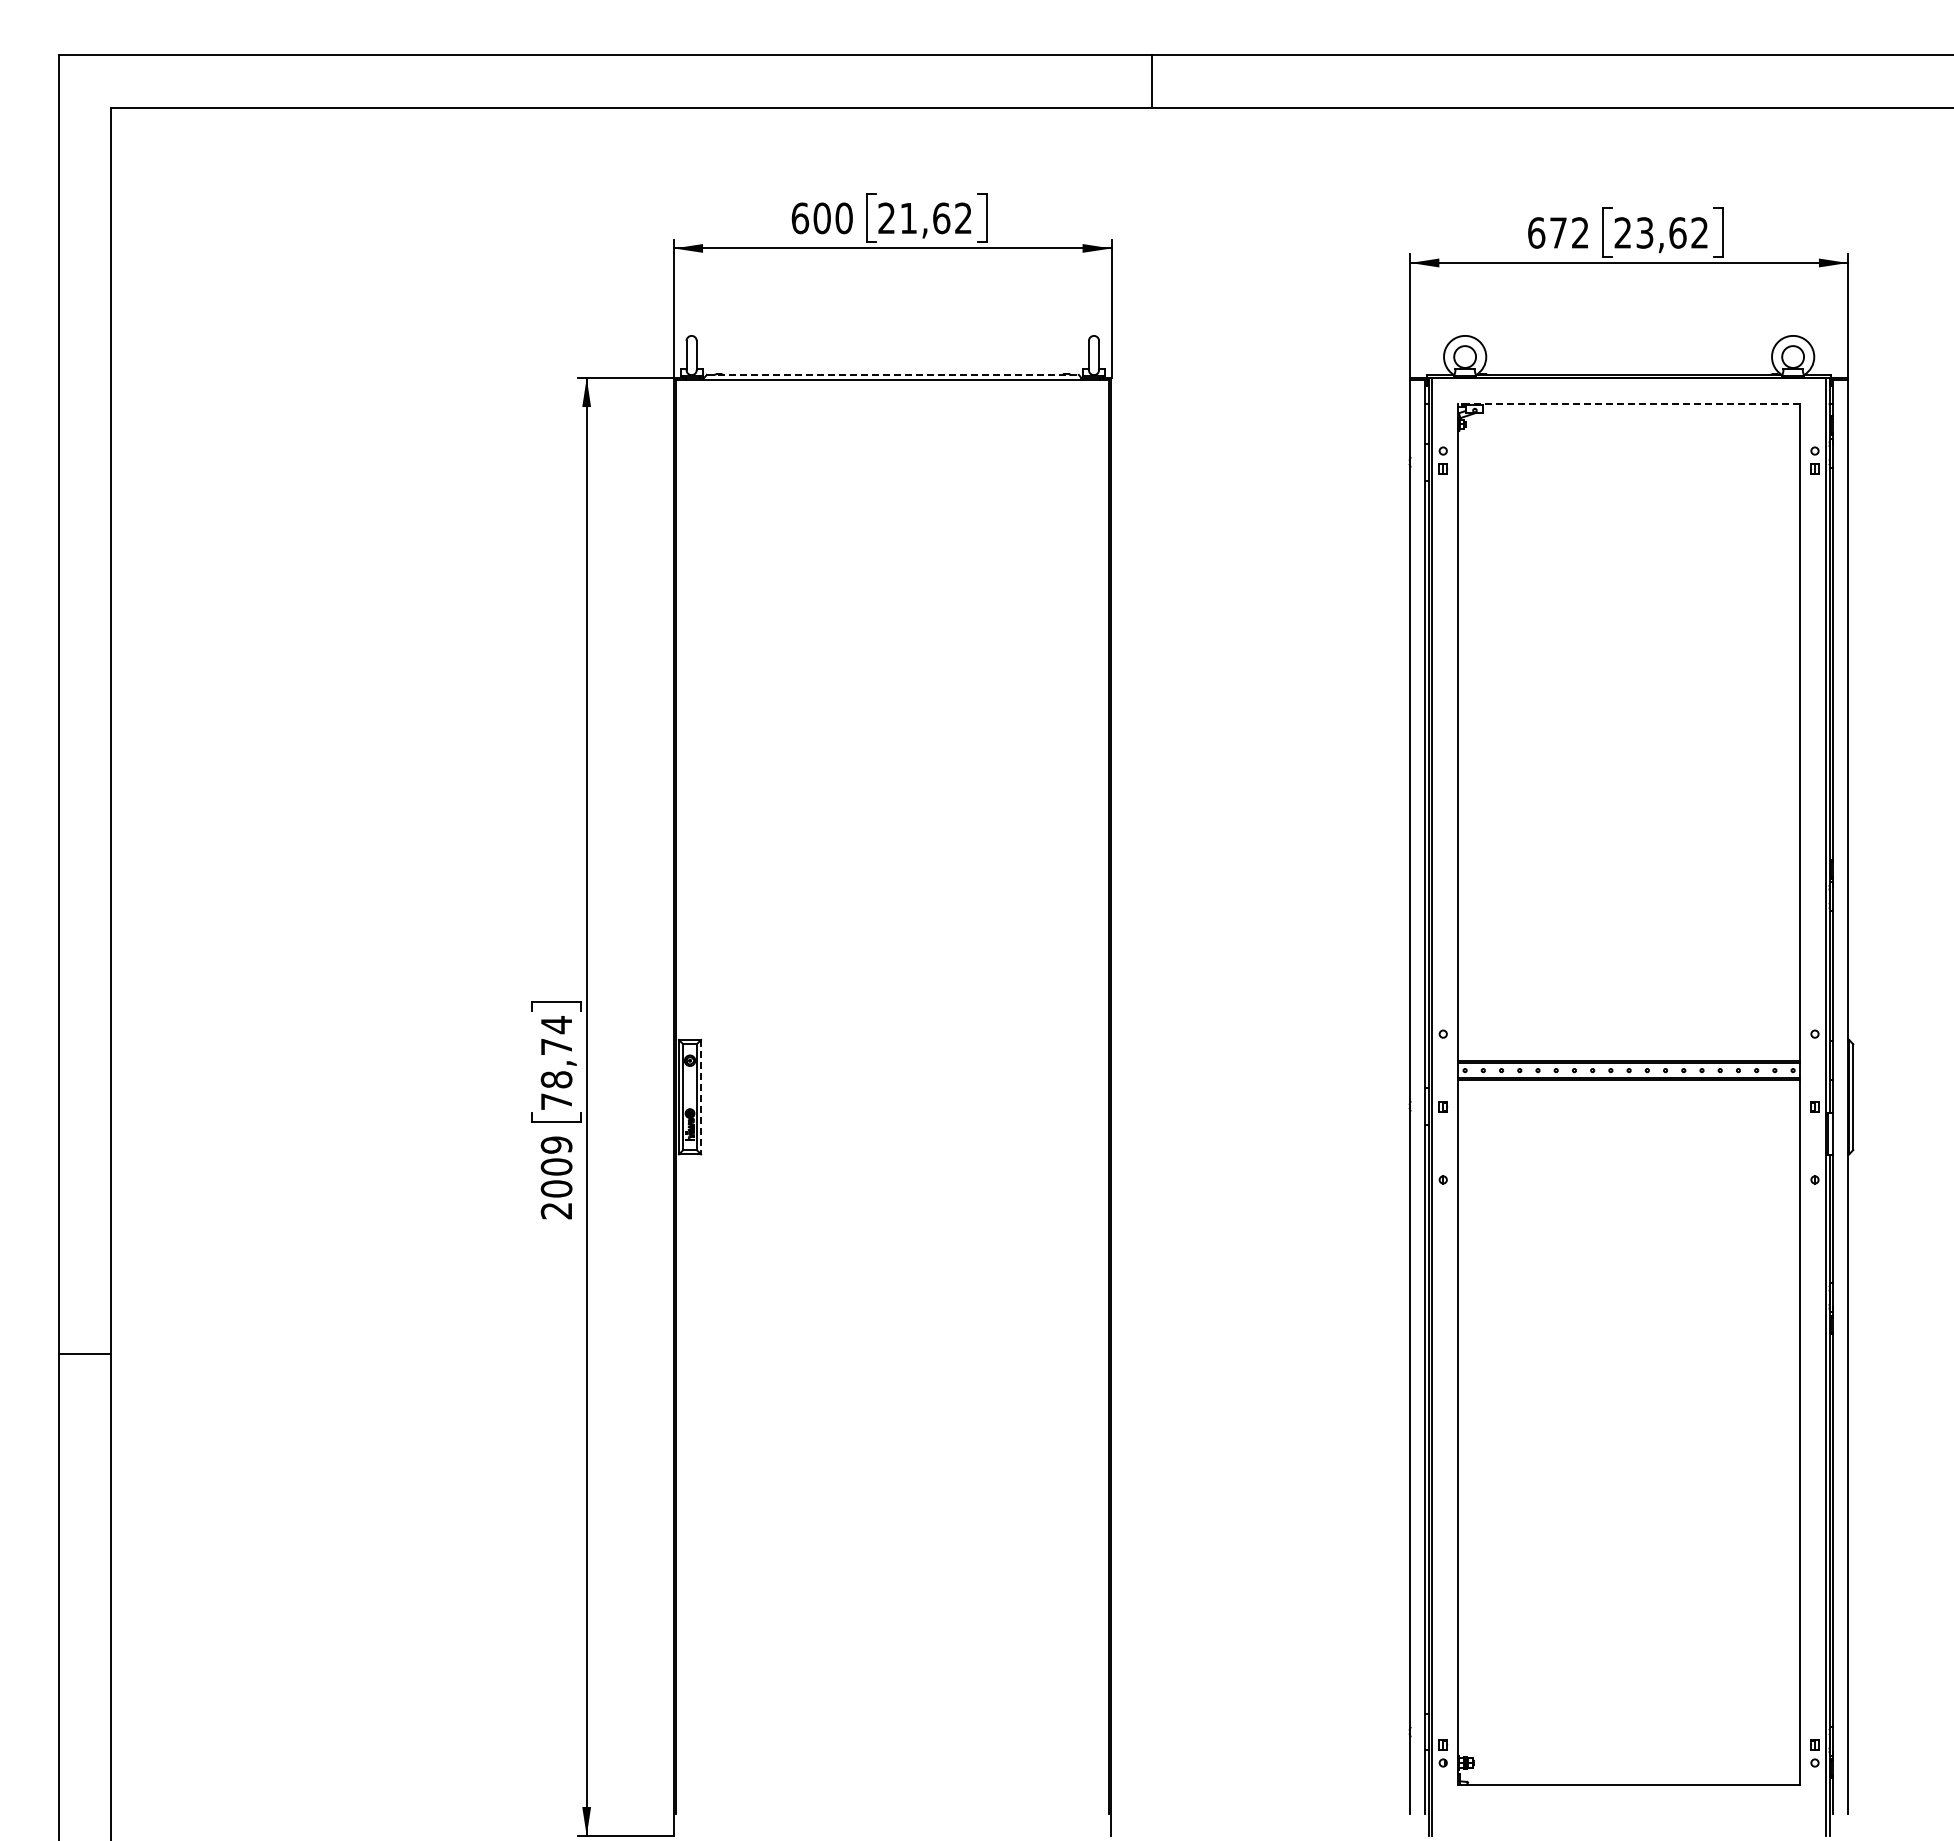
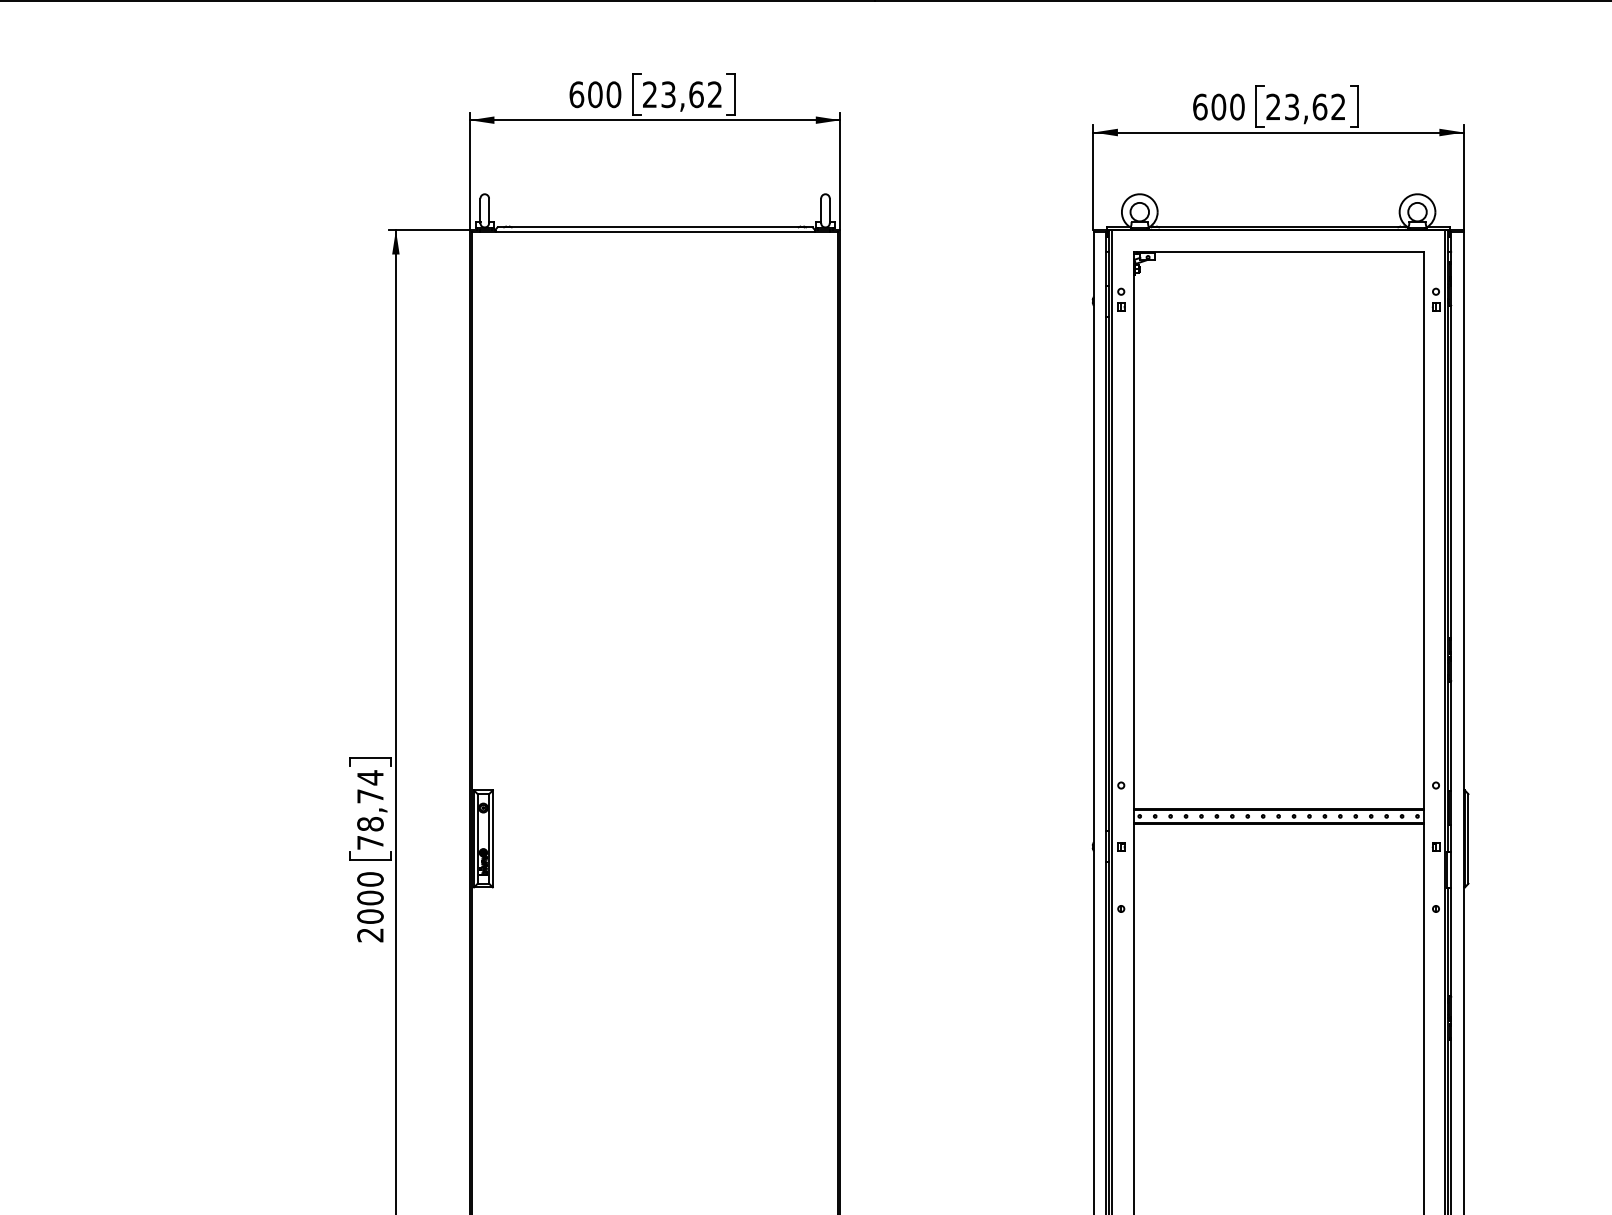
text: (908, 218) -> (668, 94), 21,62 -> 23,62
text: (1569, 232) -> (1228, 106), 672 -> 600
line: (893, 374) -> (655, 226), dashed -> solid
line: (1628, 403) -> (1278, 251), dashed -> solid
line: (701, 1097) -> (493, 839), dashed -> solid
text: (556, 1144) -> (370, 878), 2009 -> 2000

